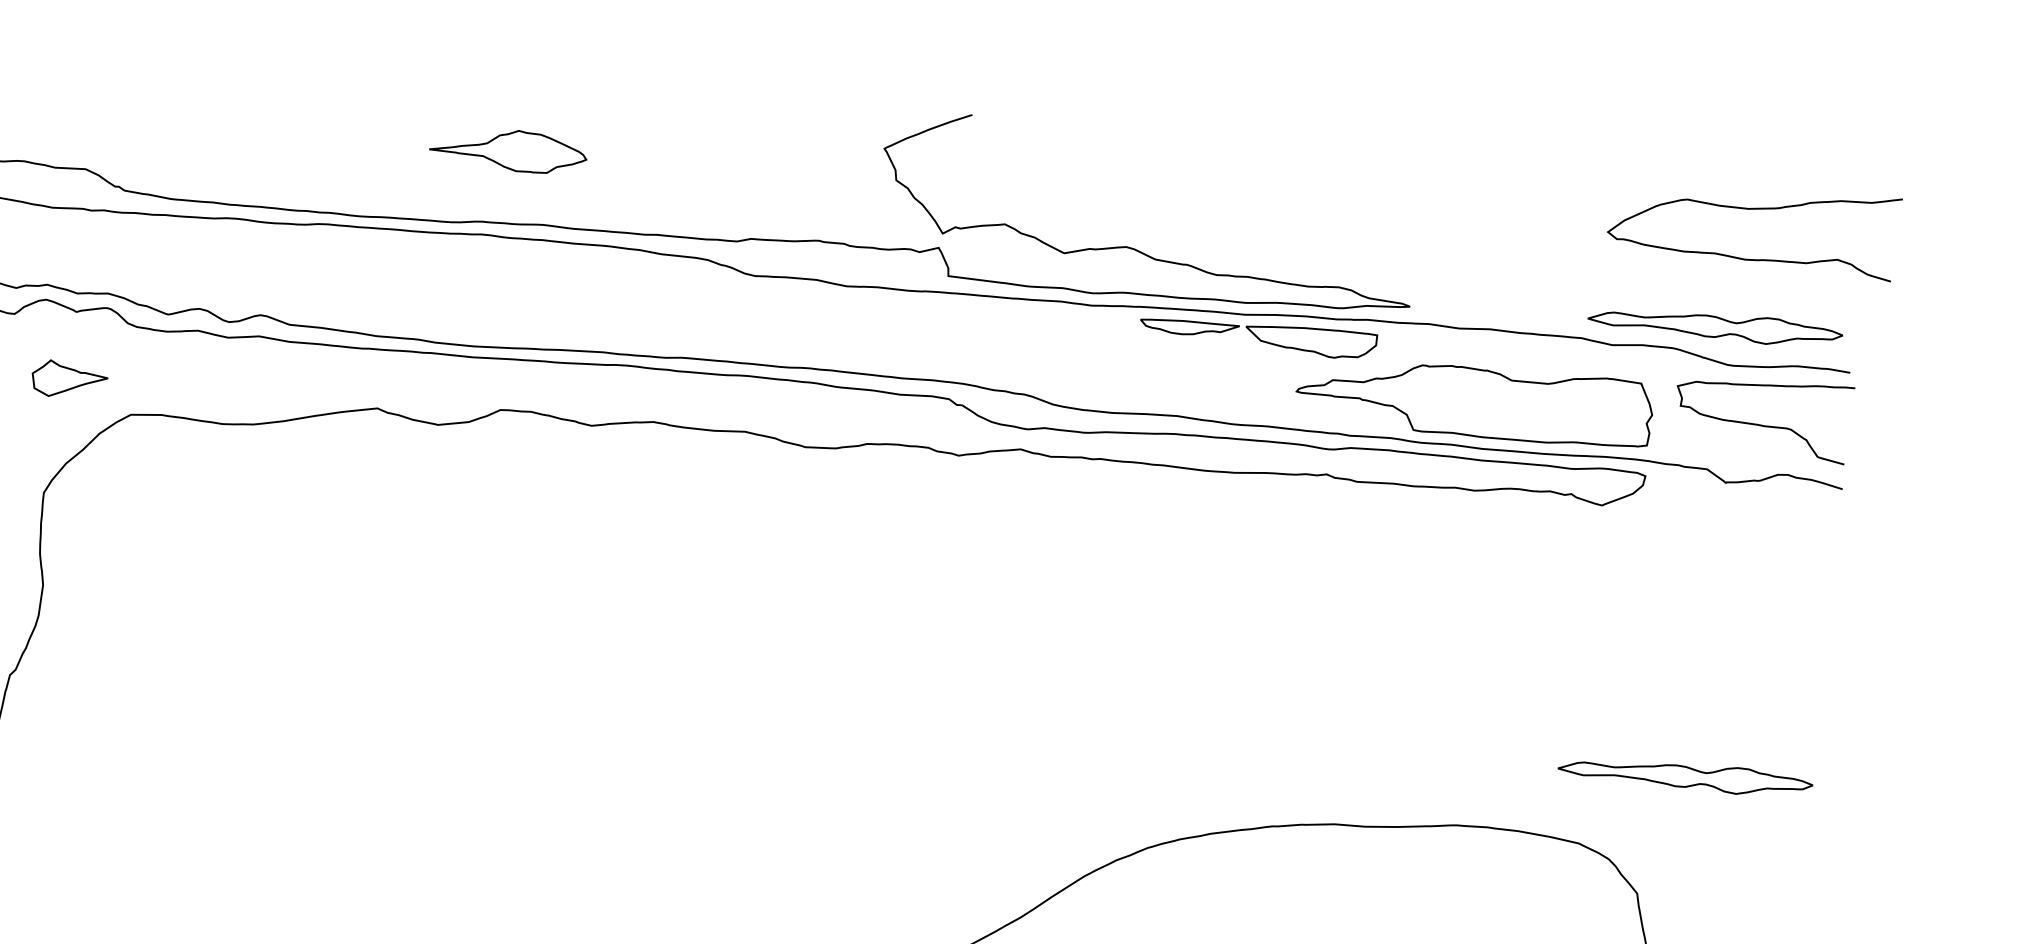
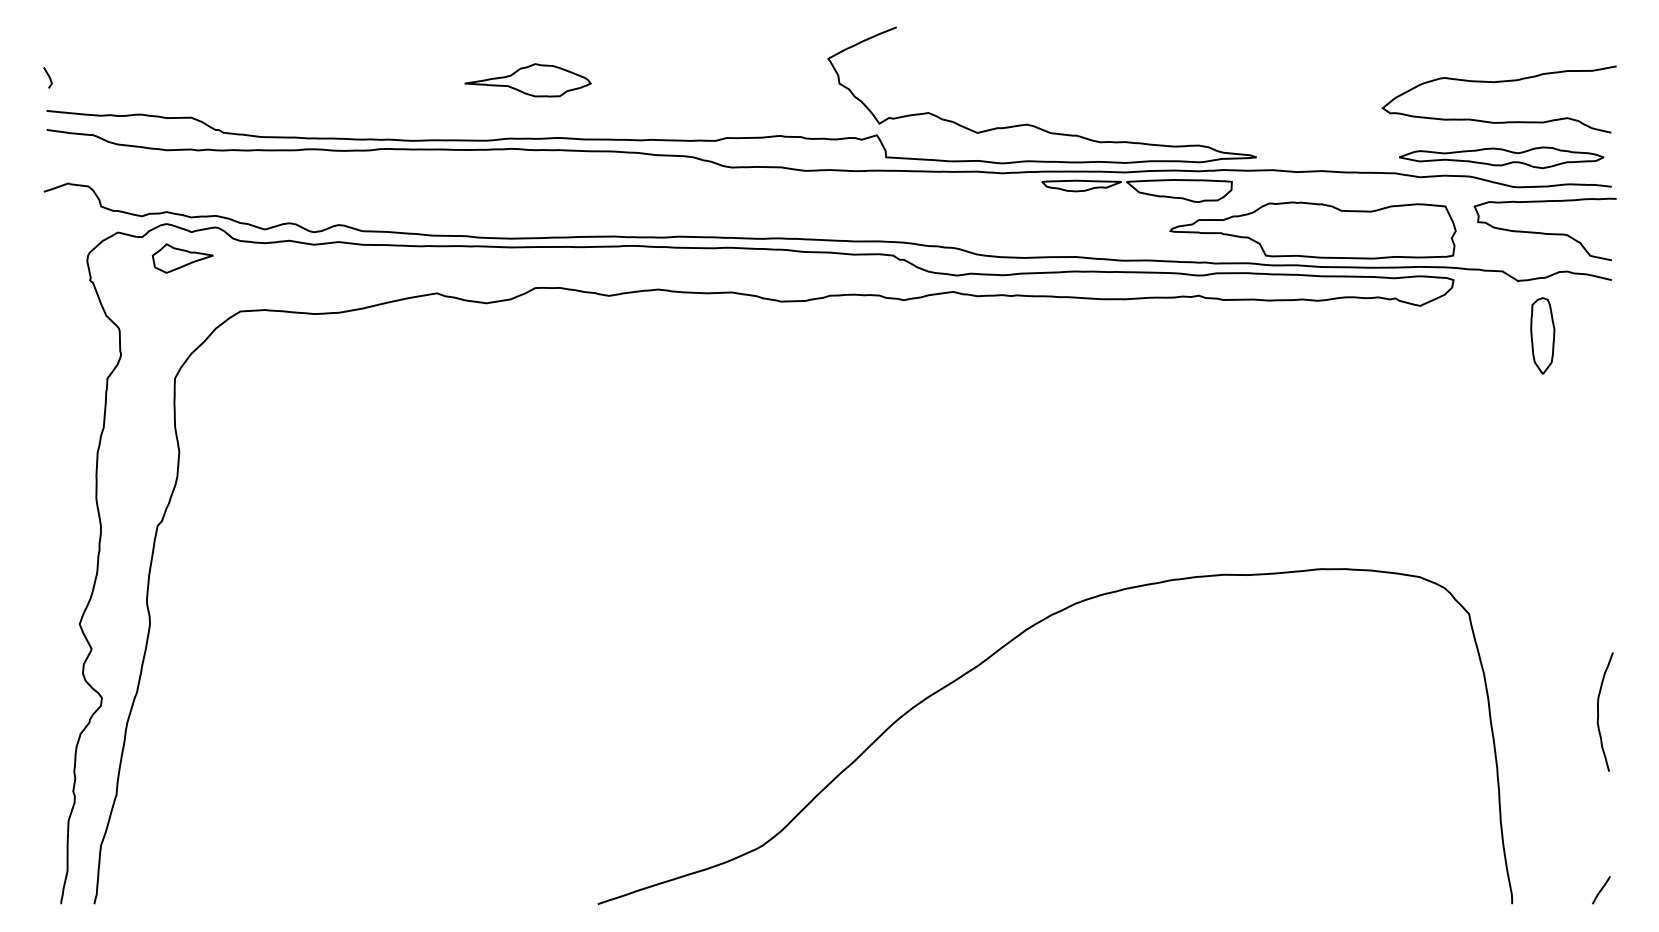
curve: (1748, 210) -> (1493, 83), moved
part: (69, 379) -> (182, 258), moved
part: (1751, 552) -> (1542, 335), added
part: (1685, 777) -> (1501, 518), removed

